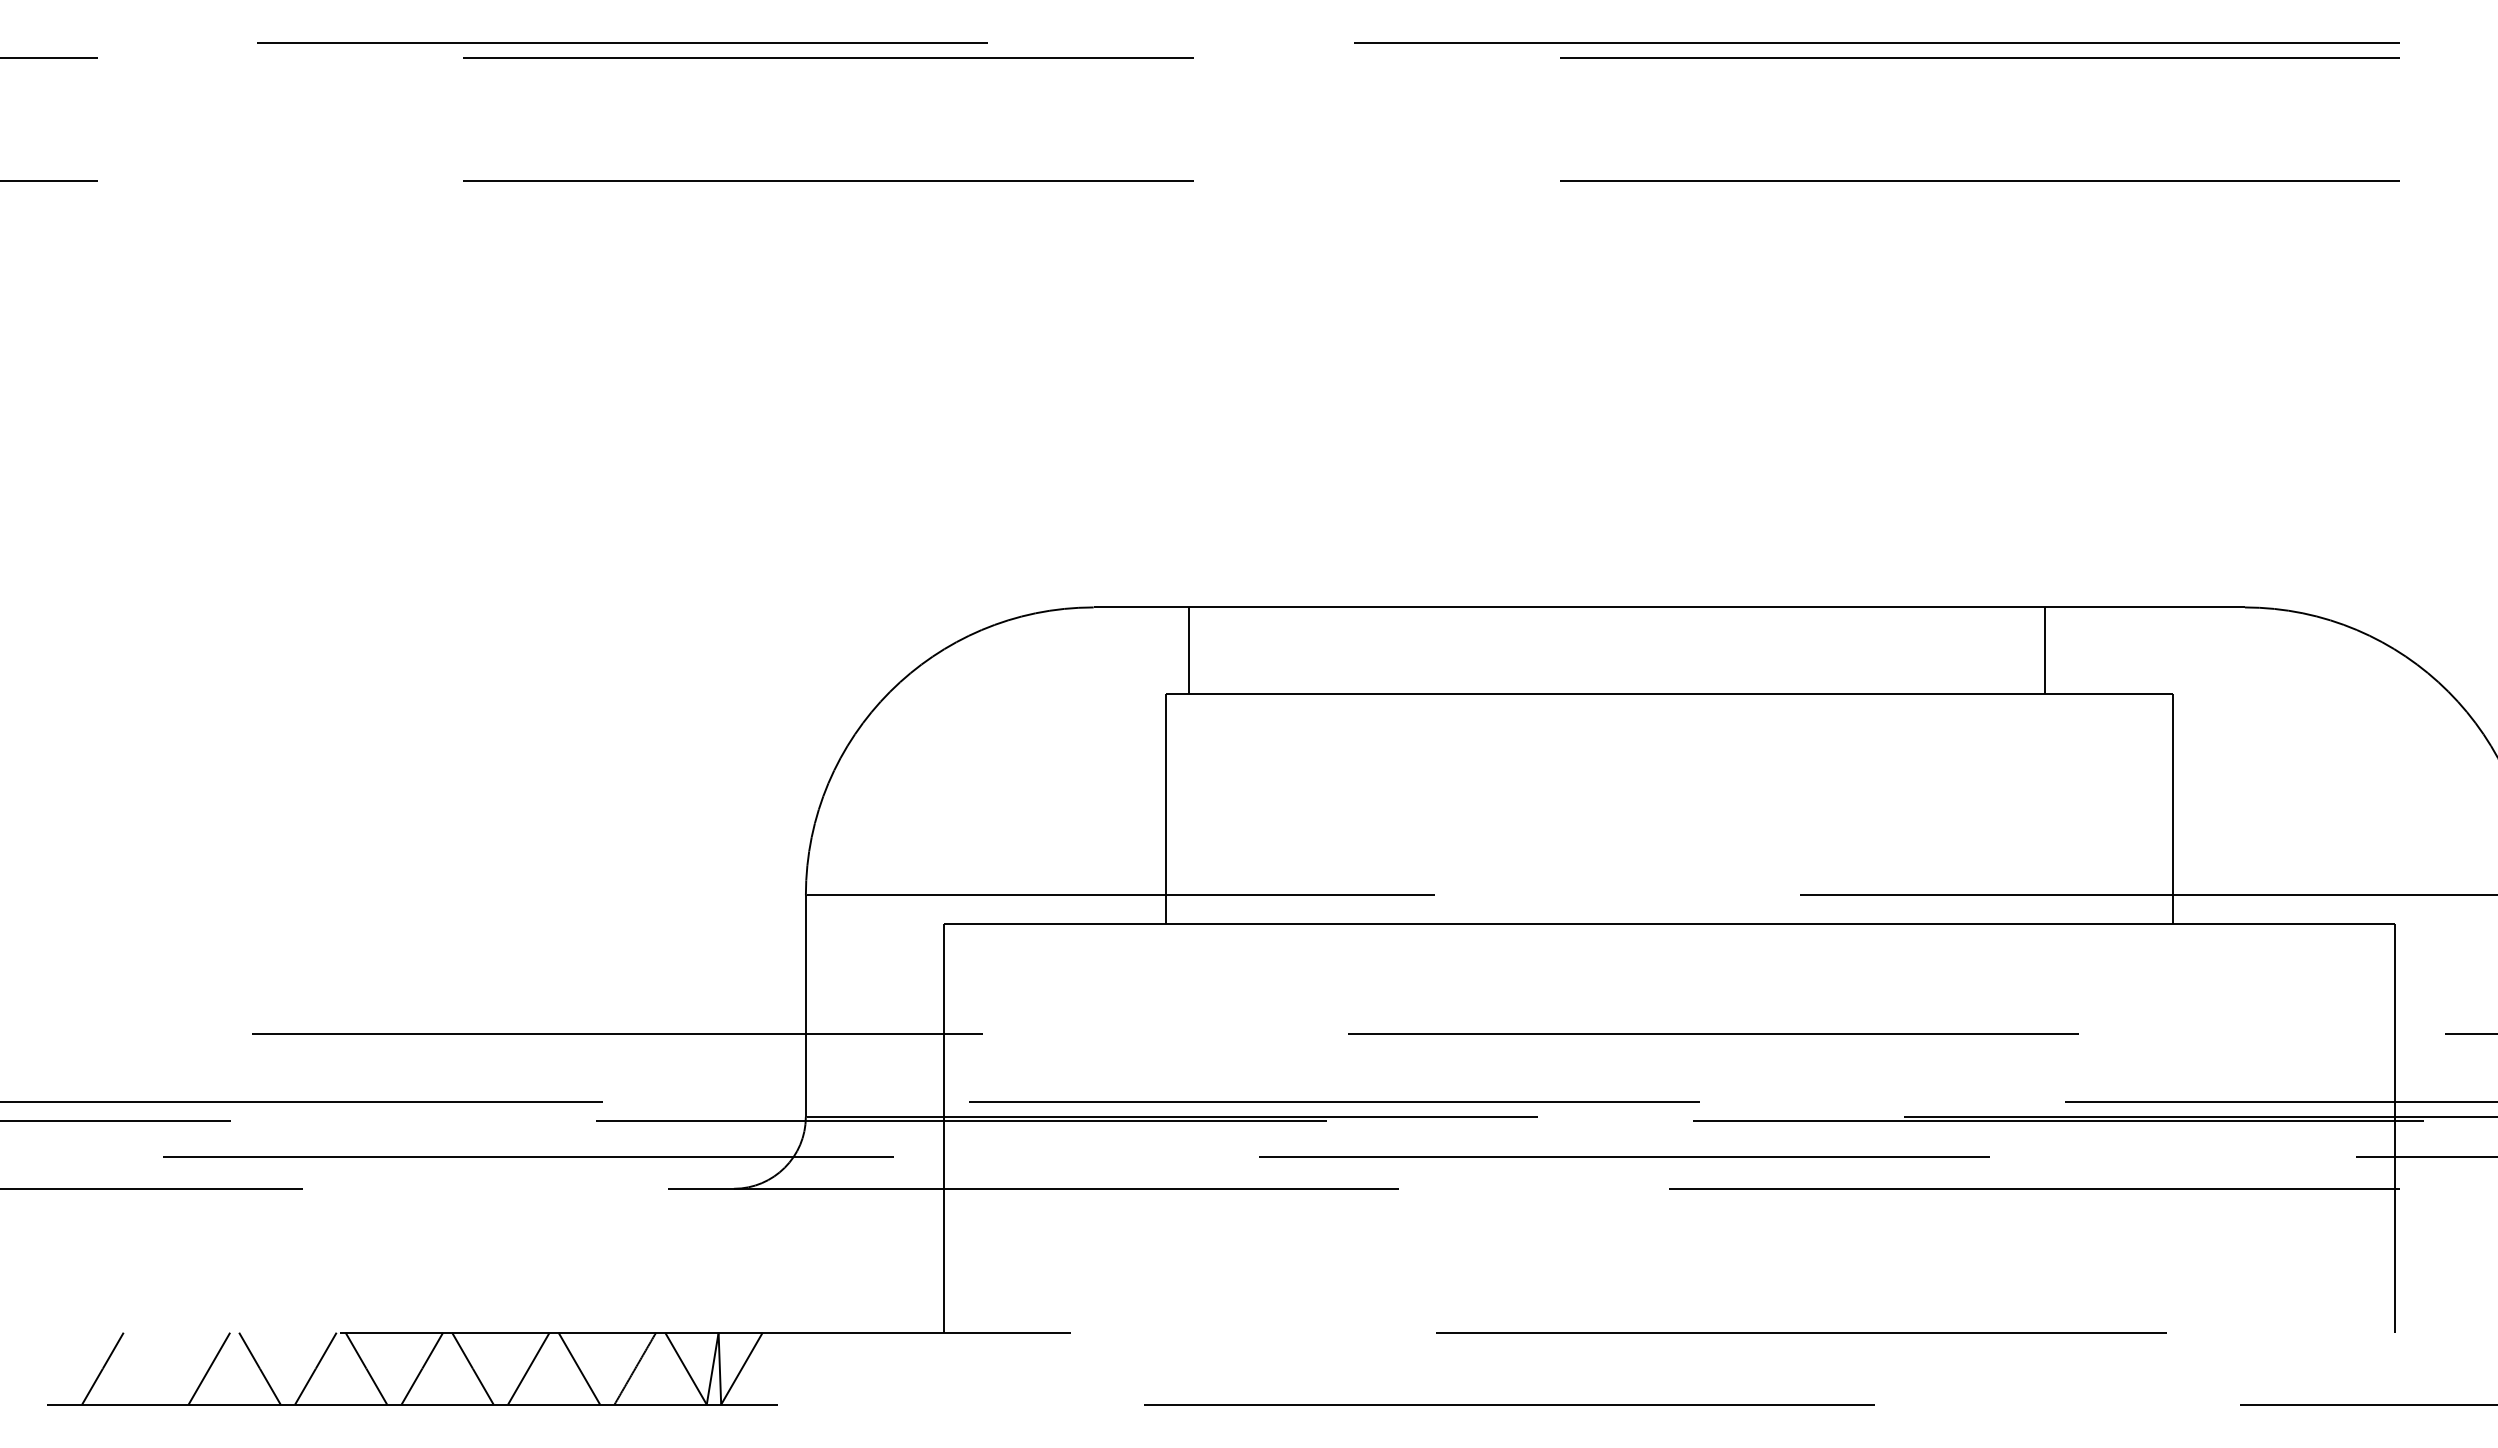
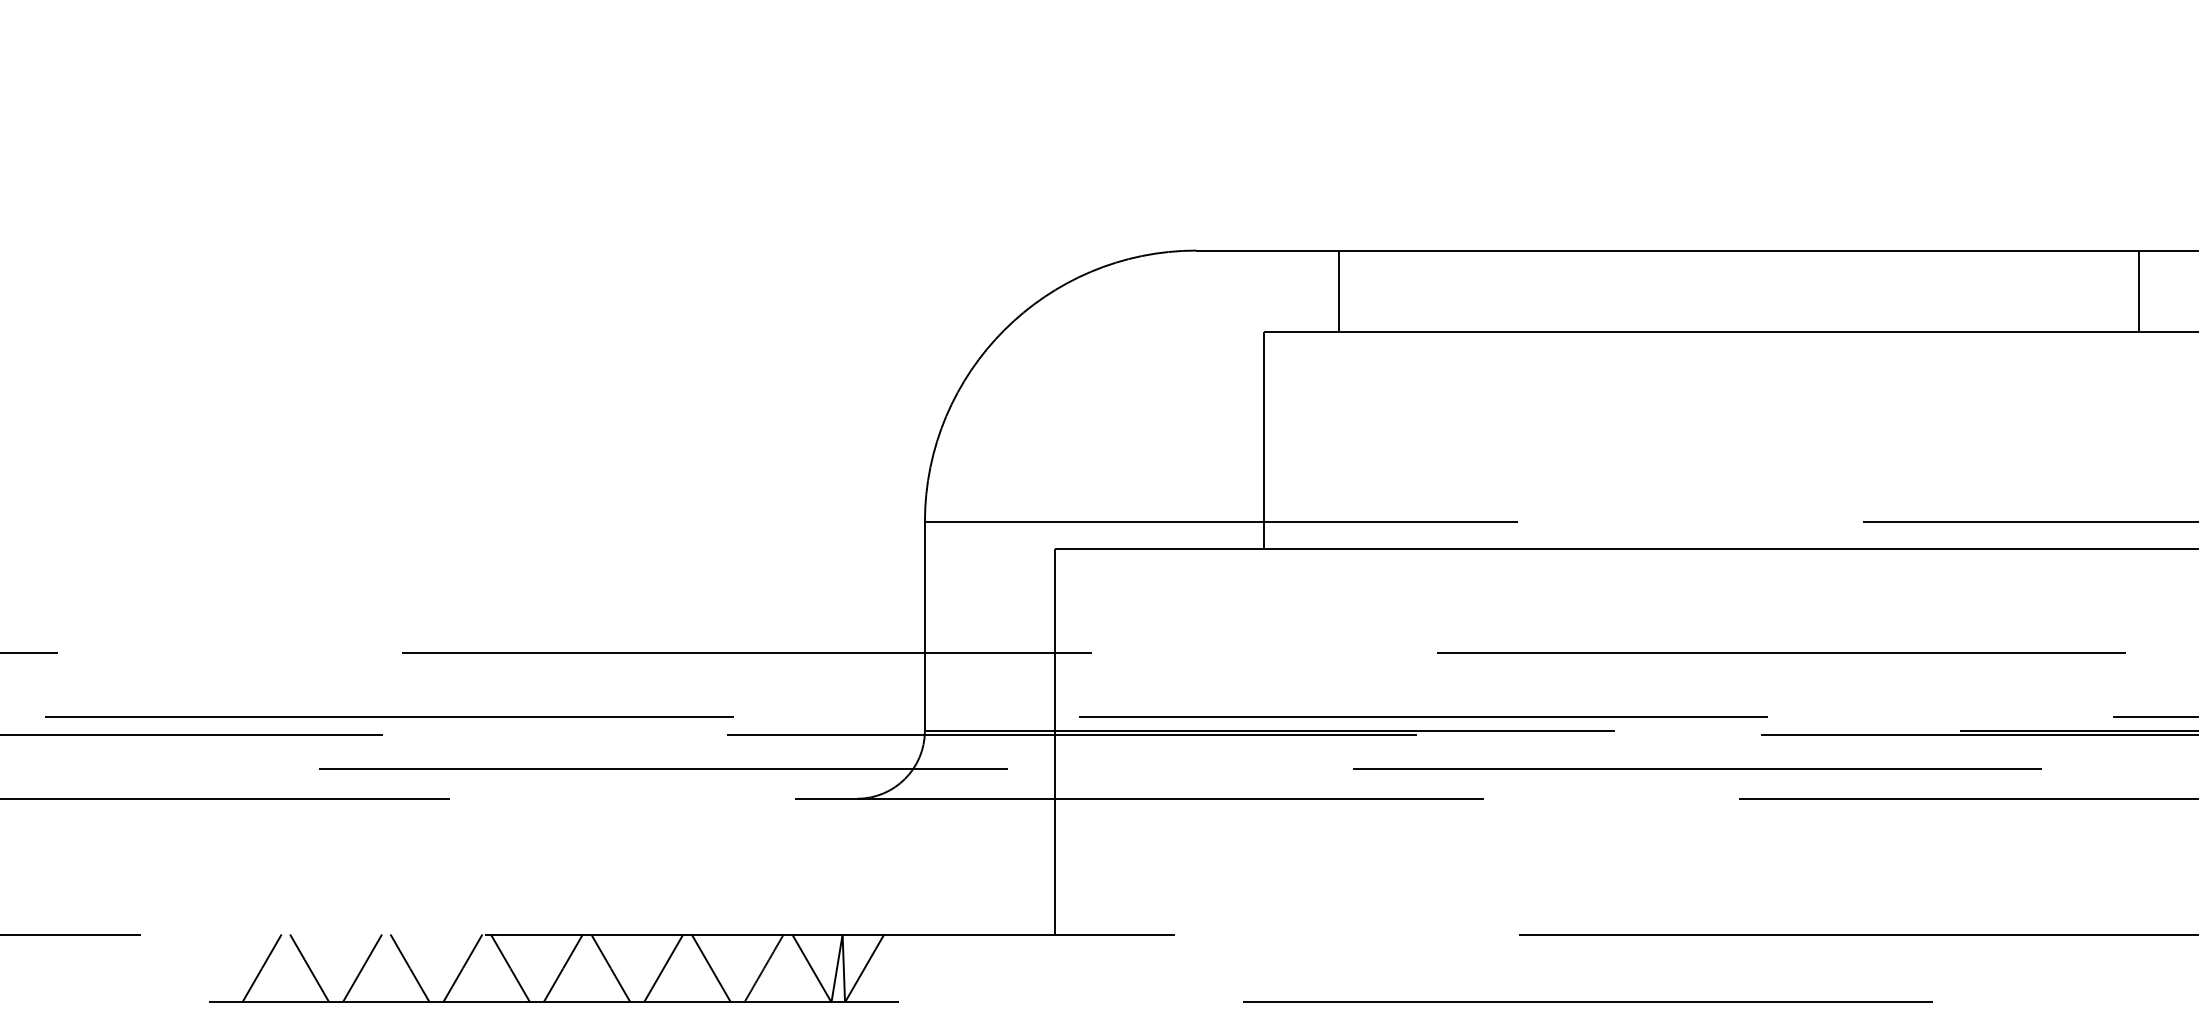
line: (1188, 650) -> (1338, 291), moved
line: (2044, 650) -> (2139, 291), moved
line: (153, 1368) -> (309, 968), added

